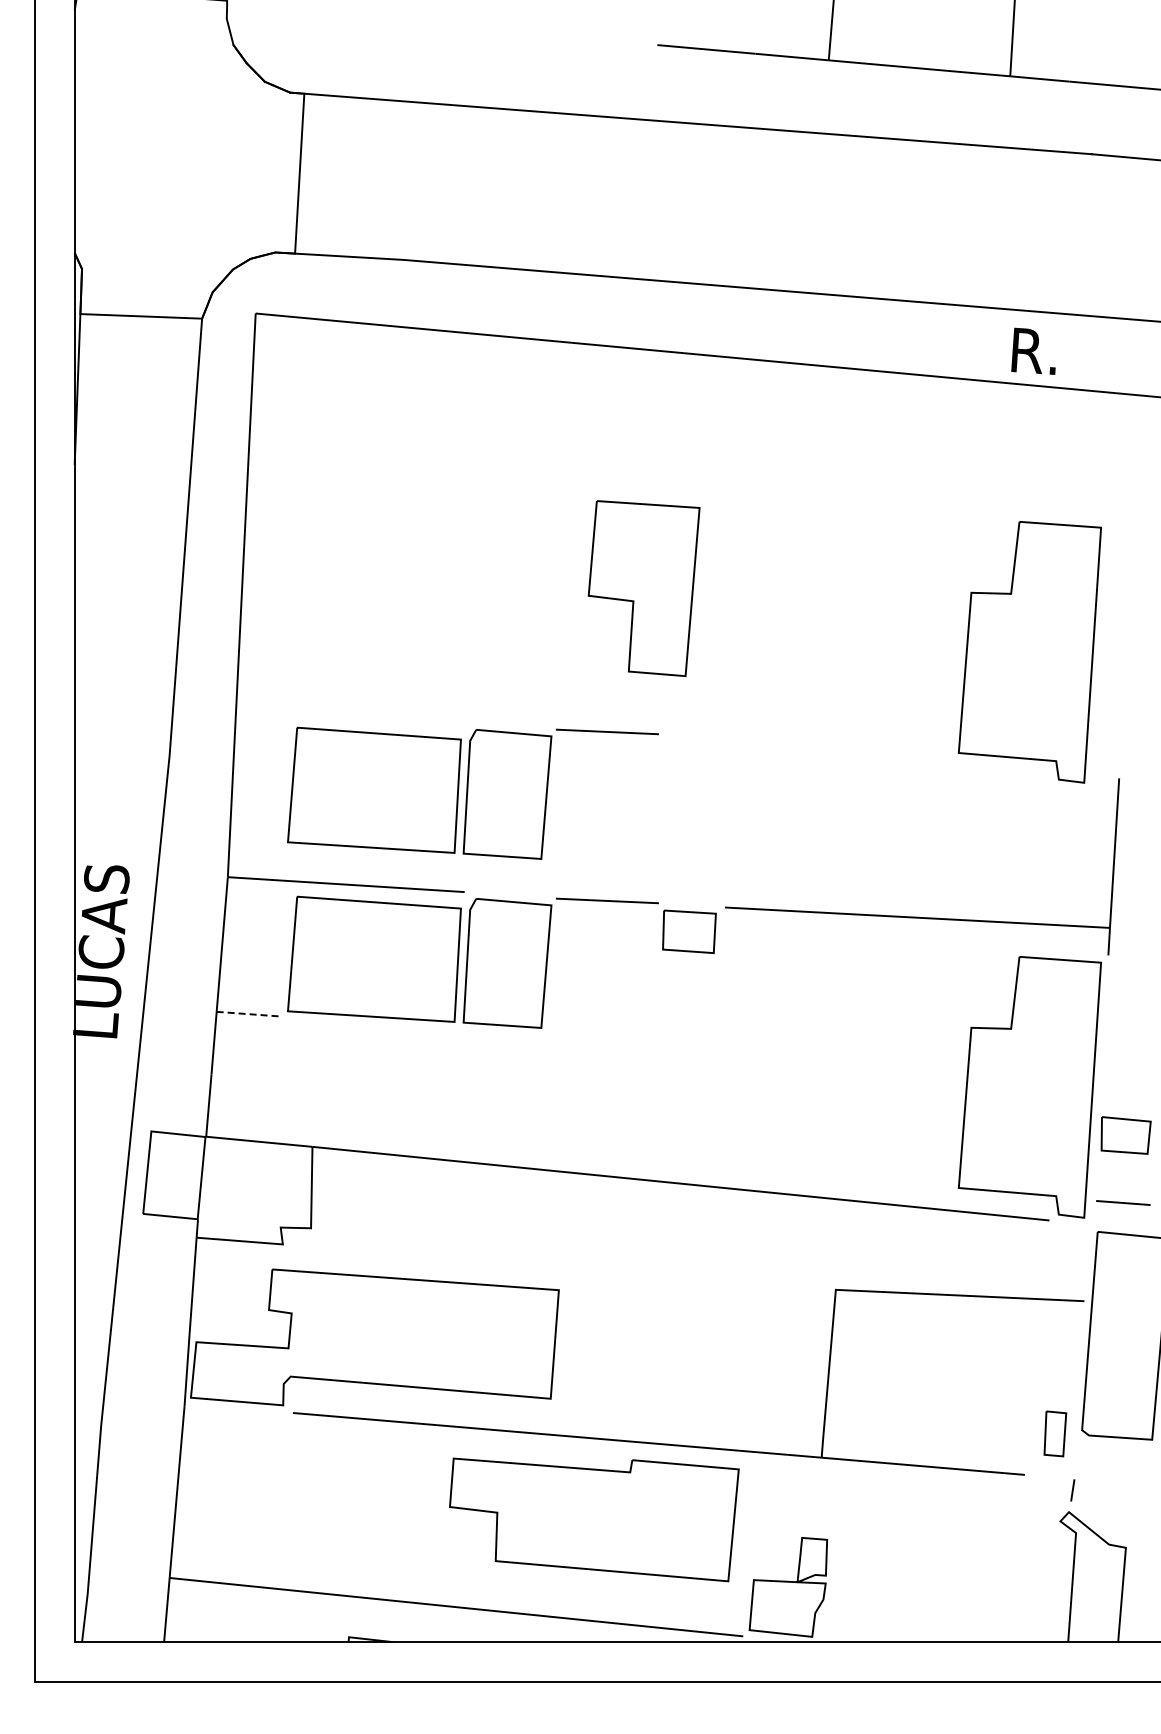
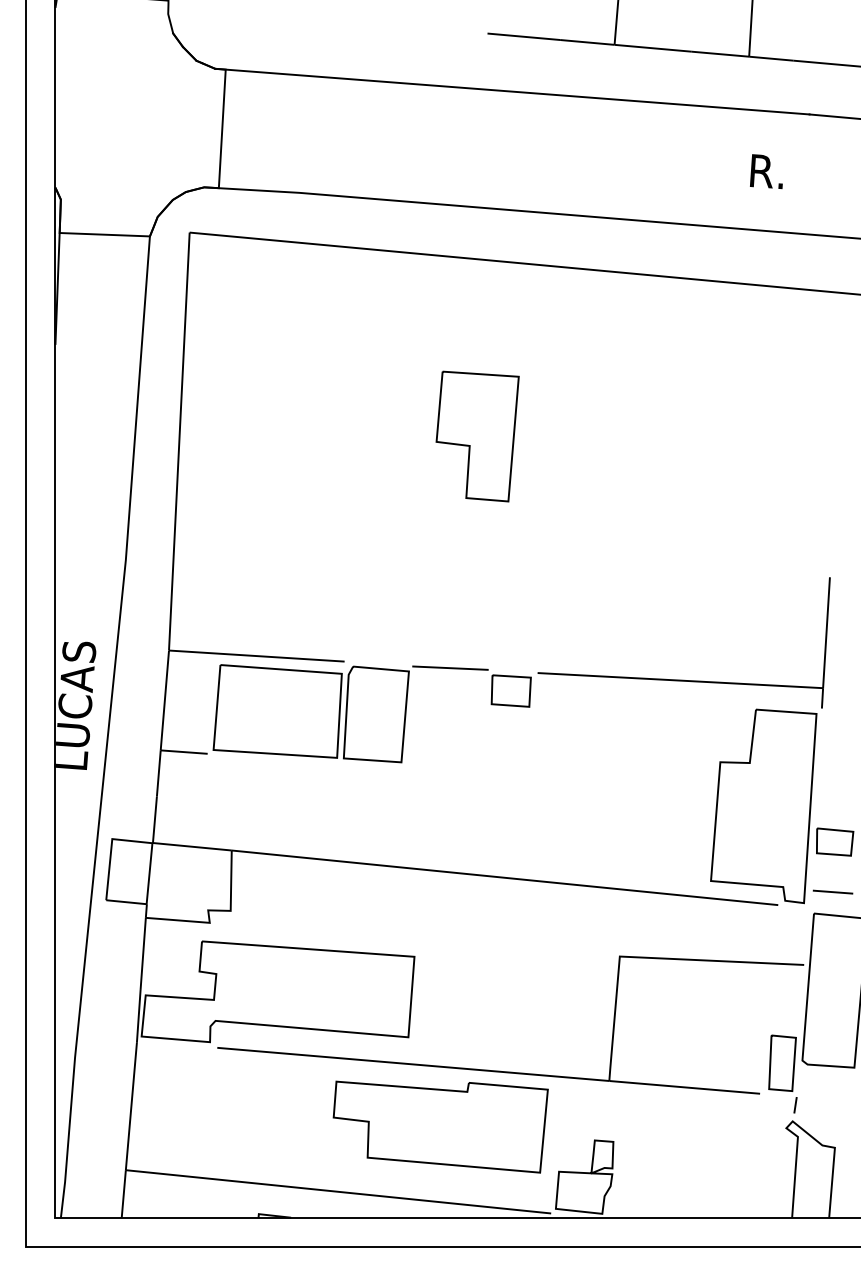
text: (1033, 350) -> (766, 171), moved
part: (1029, 652) -> (763, 483), removed
part: (472, 792) -> (350, 587), removed
line: (248, 1014) -> (184, 752), dashed -> solid
part: (1055, 1433) -> (782, 1063), size x1.67

